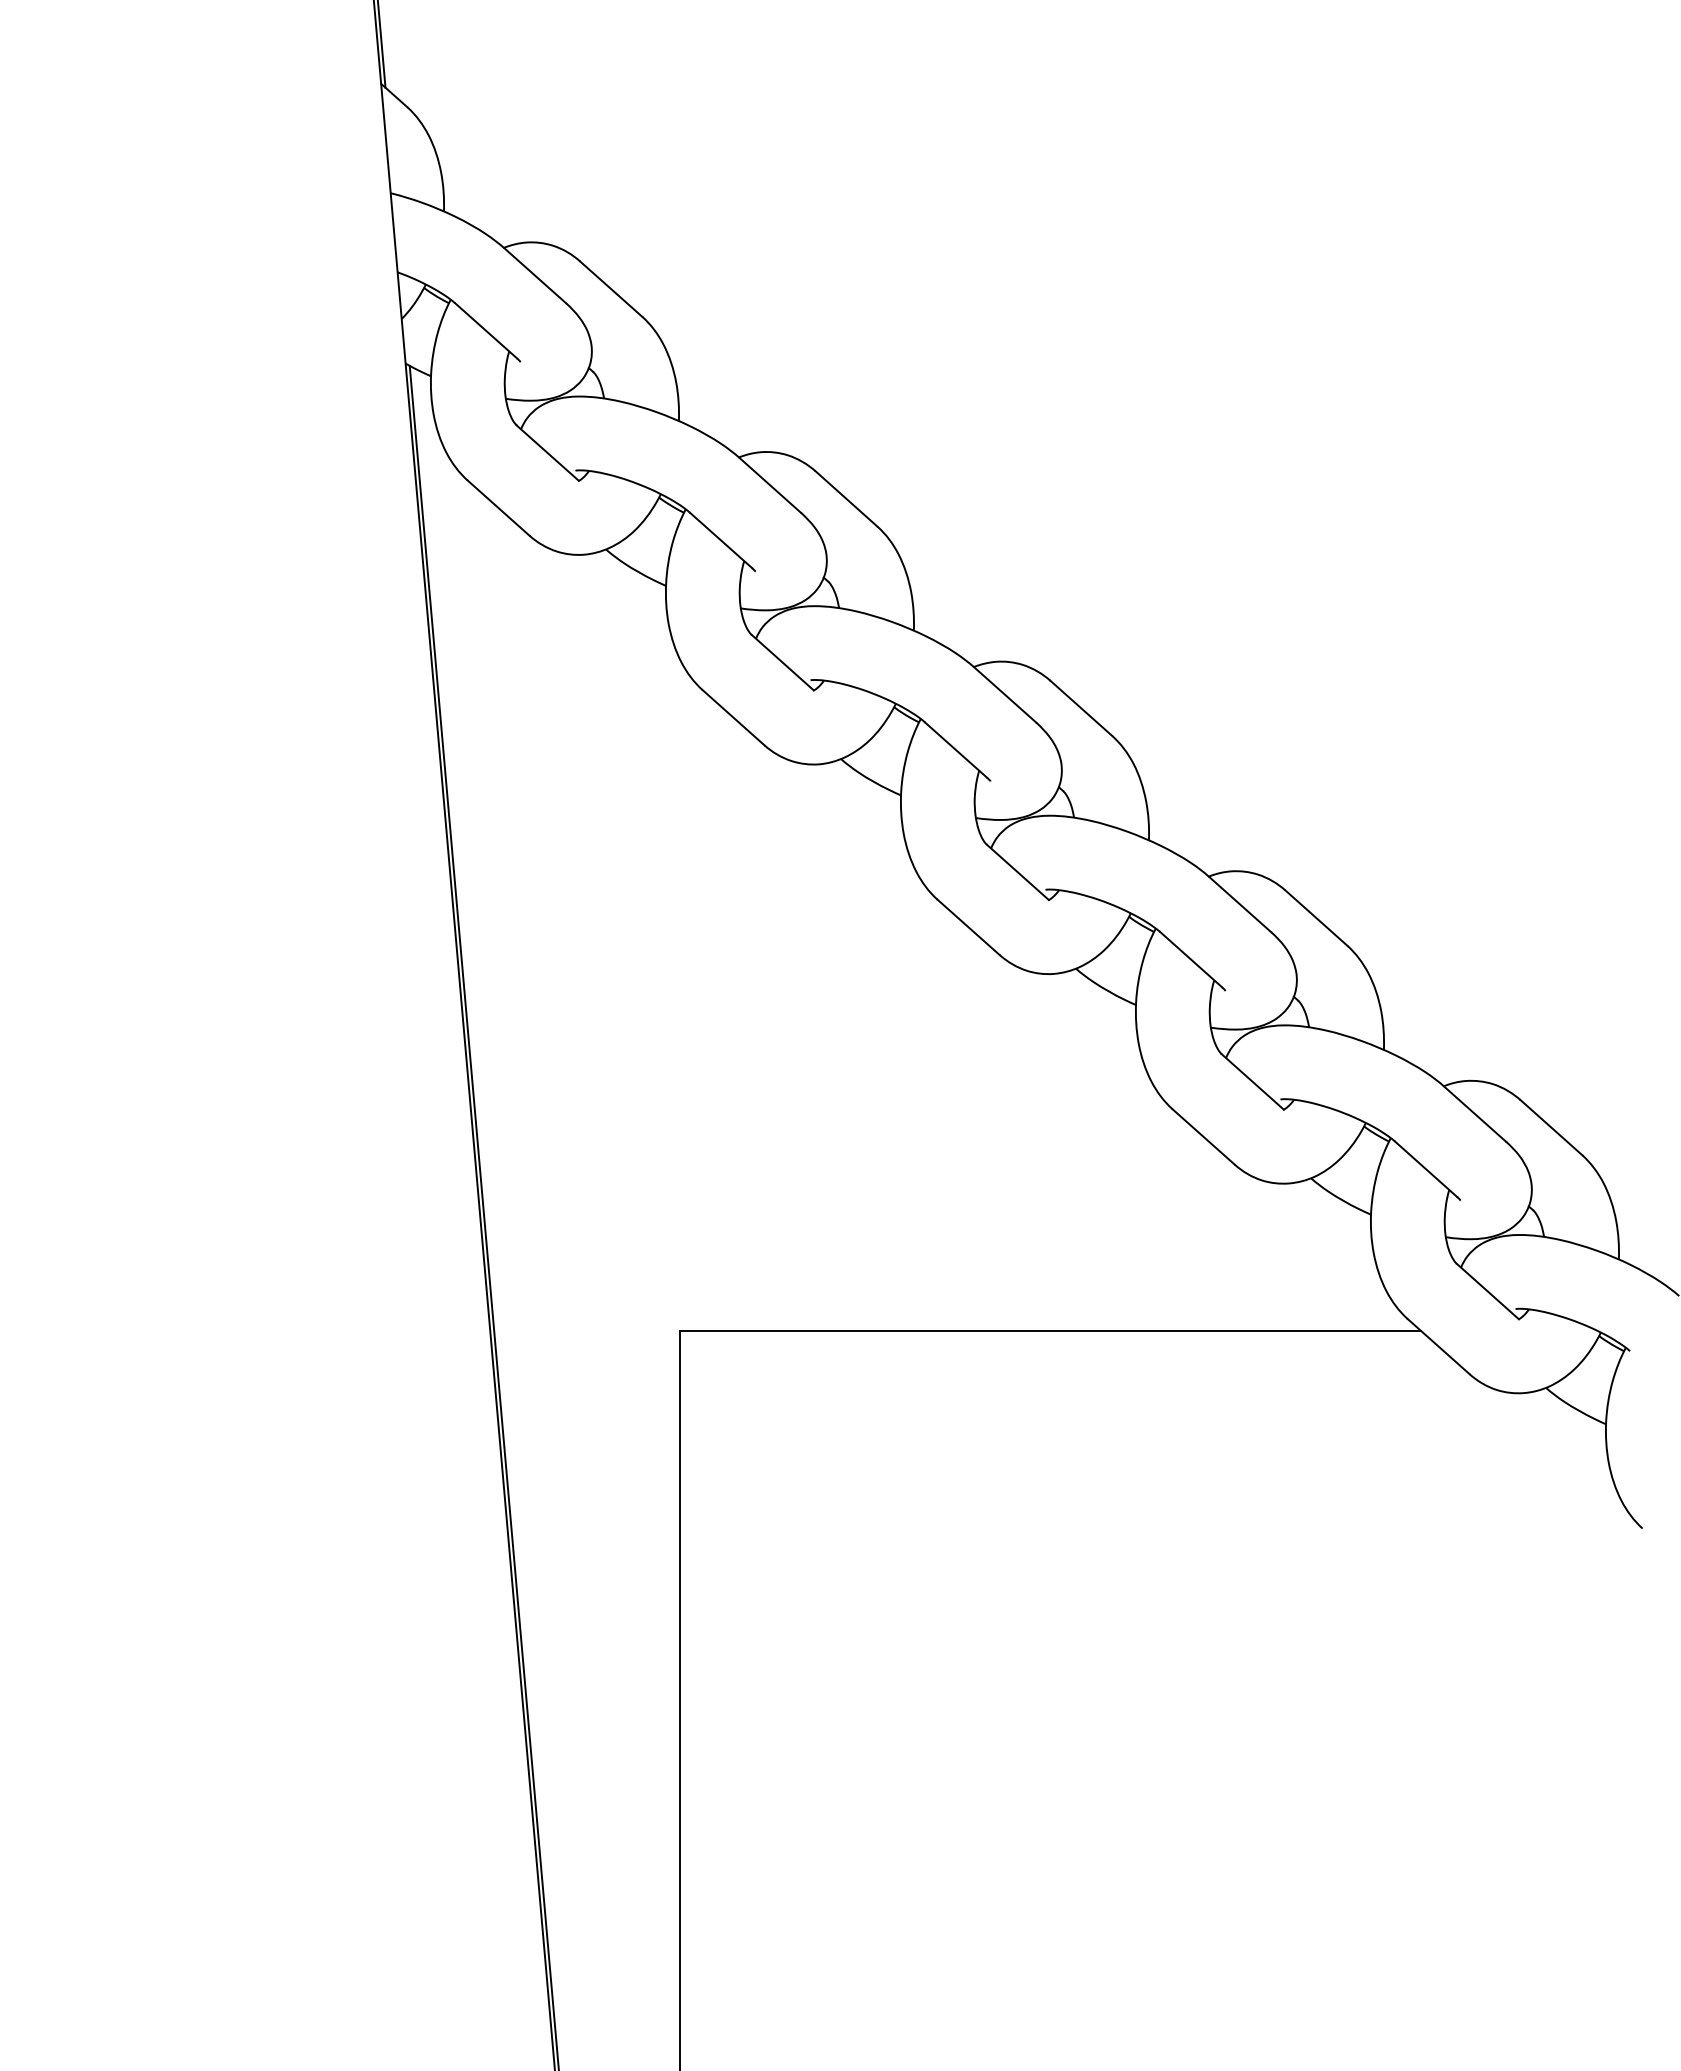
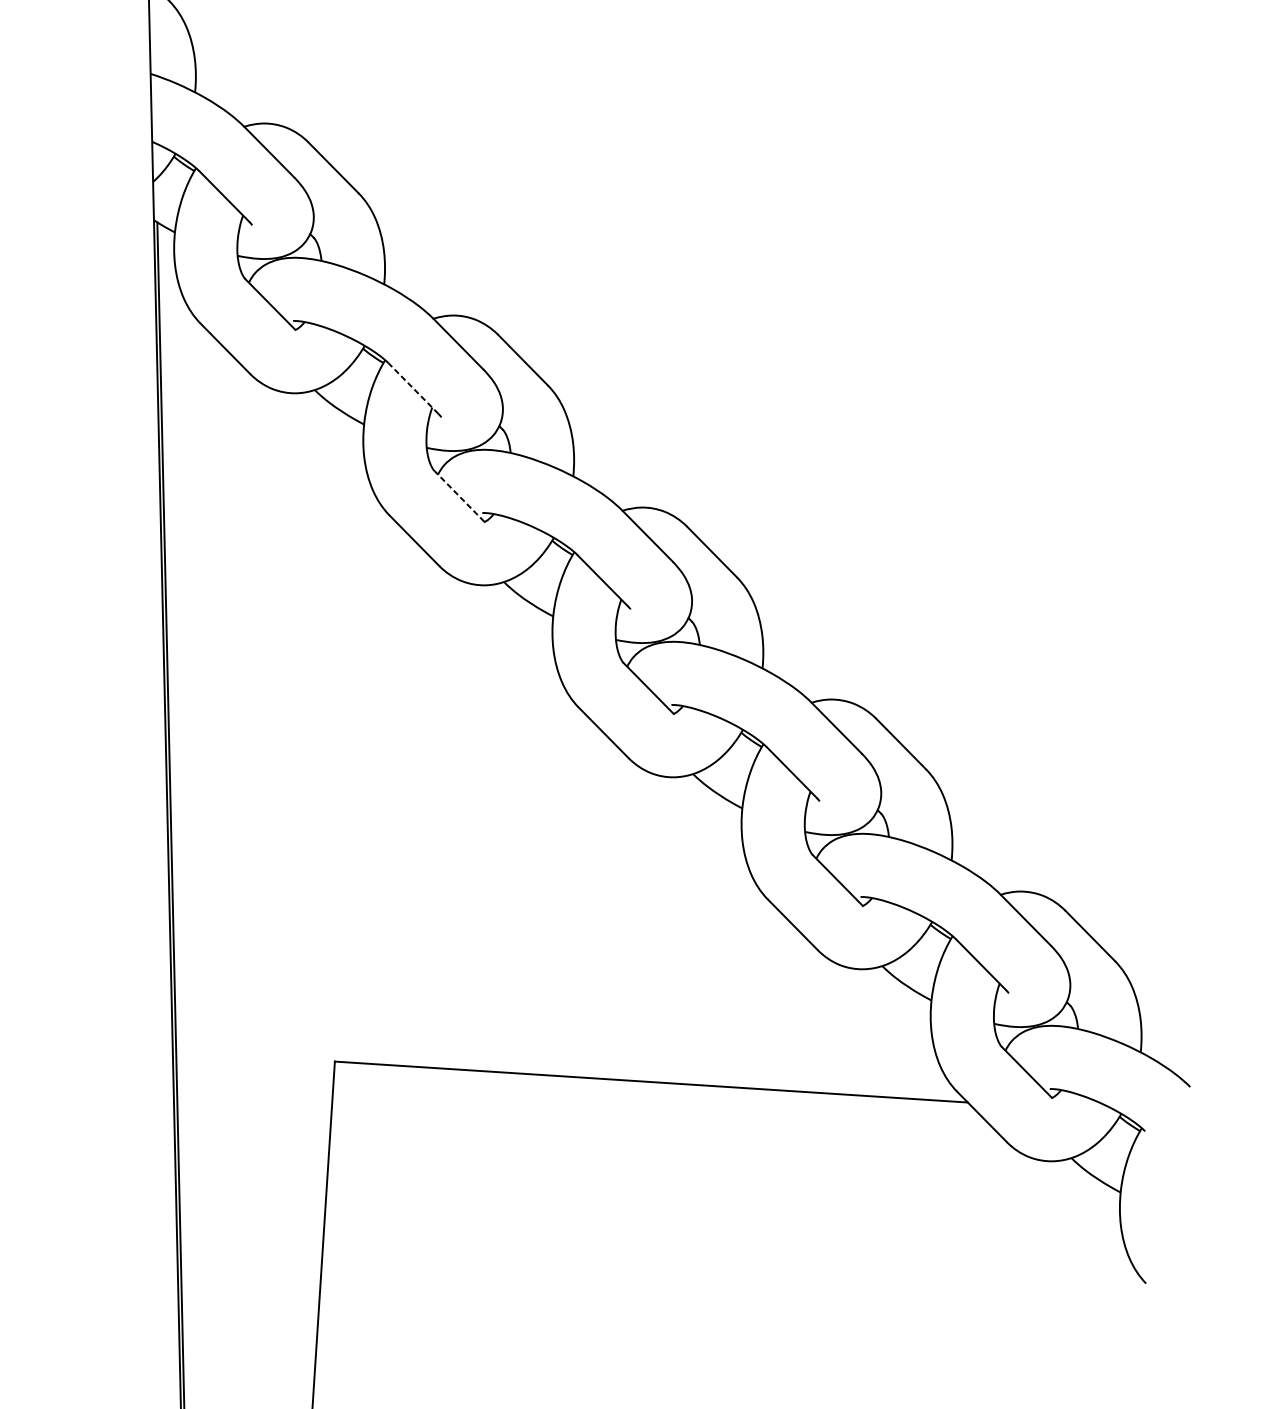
line: (720, 540) -> (413, 388), solid -> dashed
line: (782, 662) -> (459, 496), solid -> dashed

